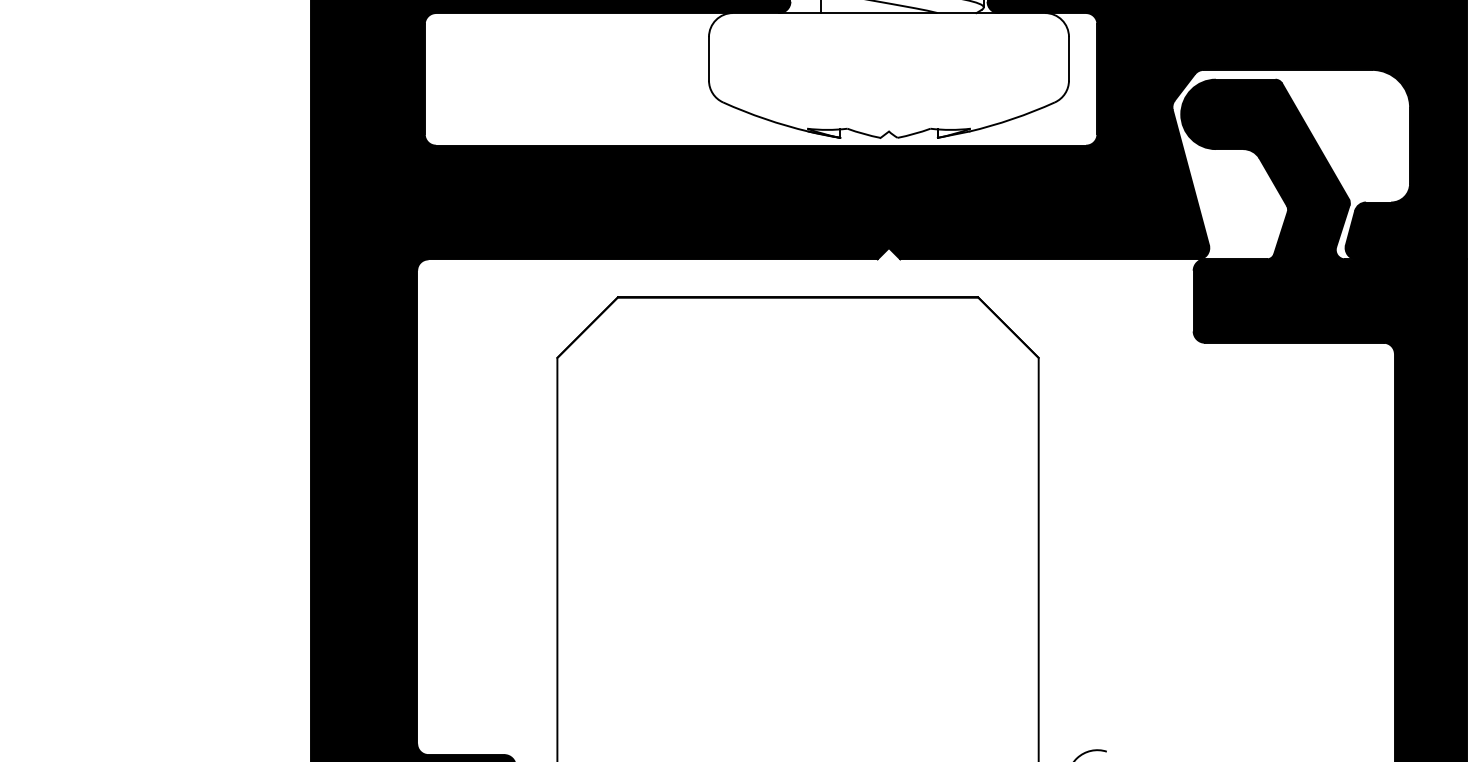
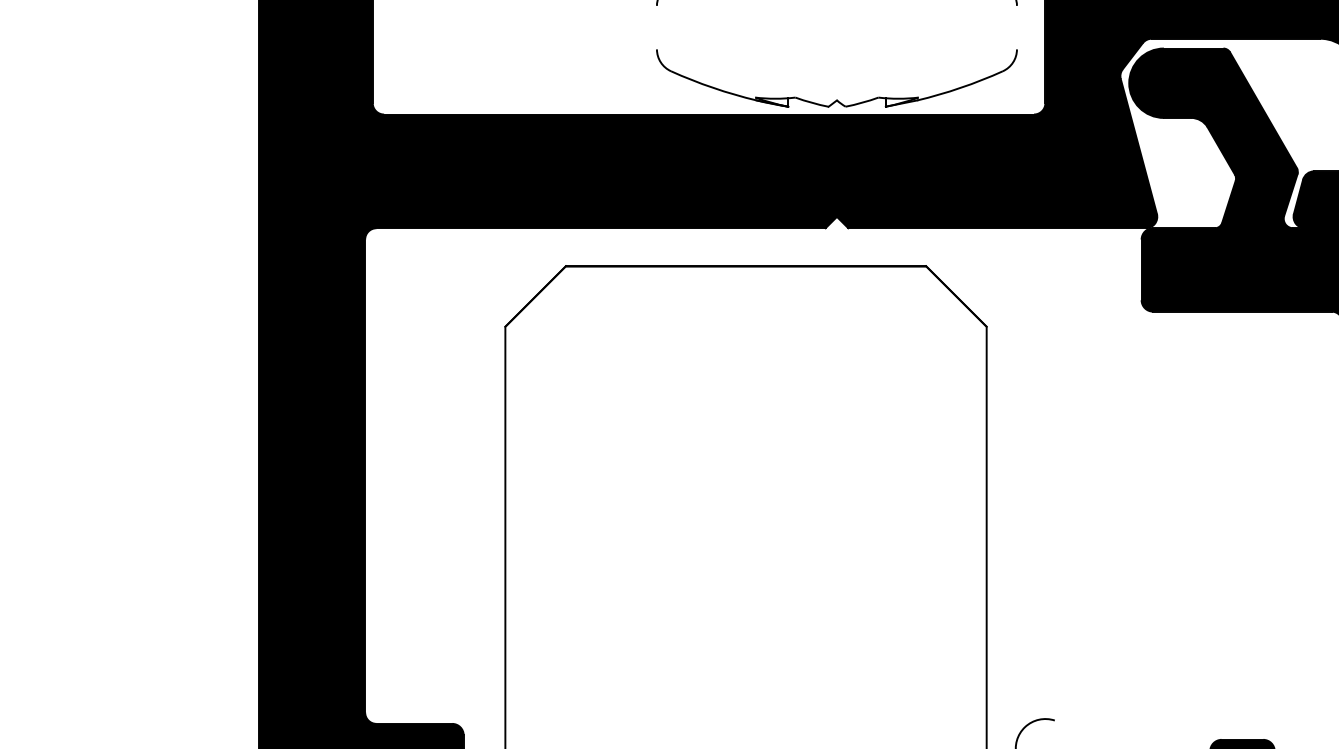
line: (708, 58) -> (656, 27), removed
line: (1069, 58) -> (1017, 27), removed

